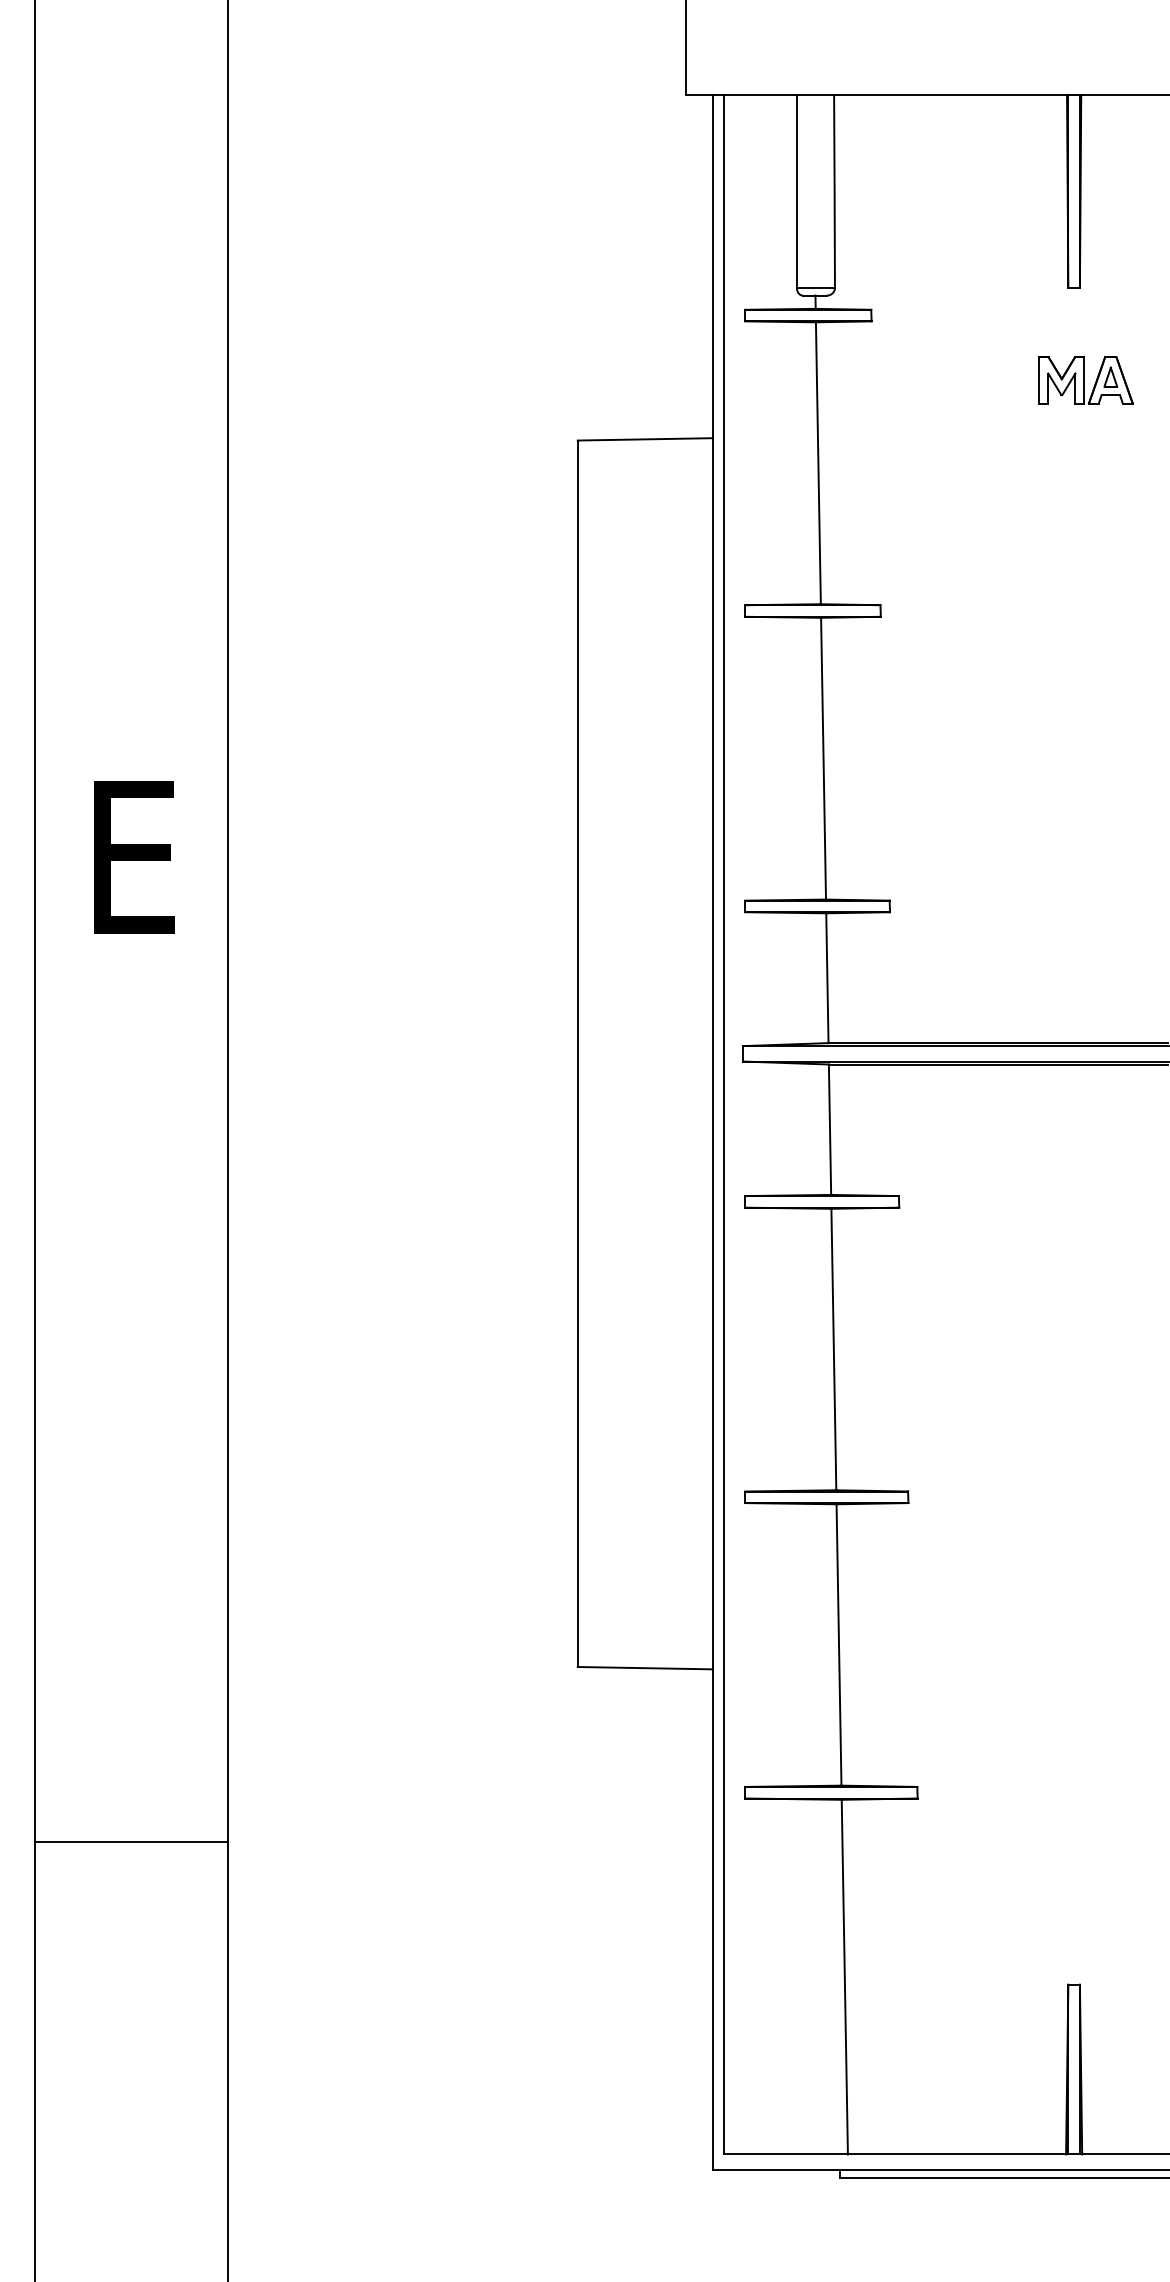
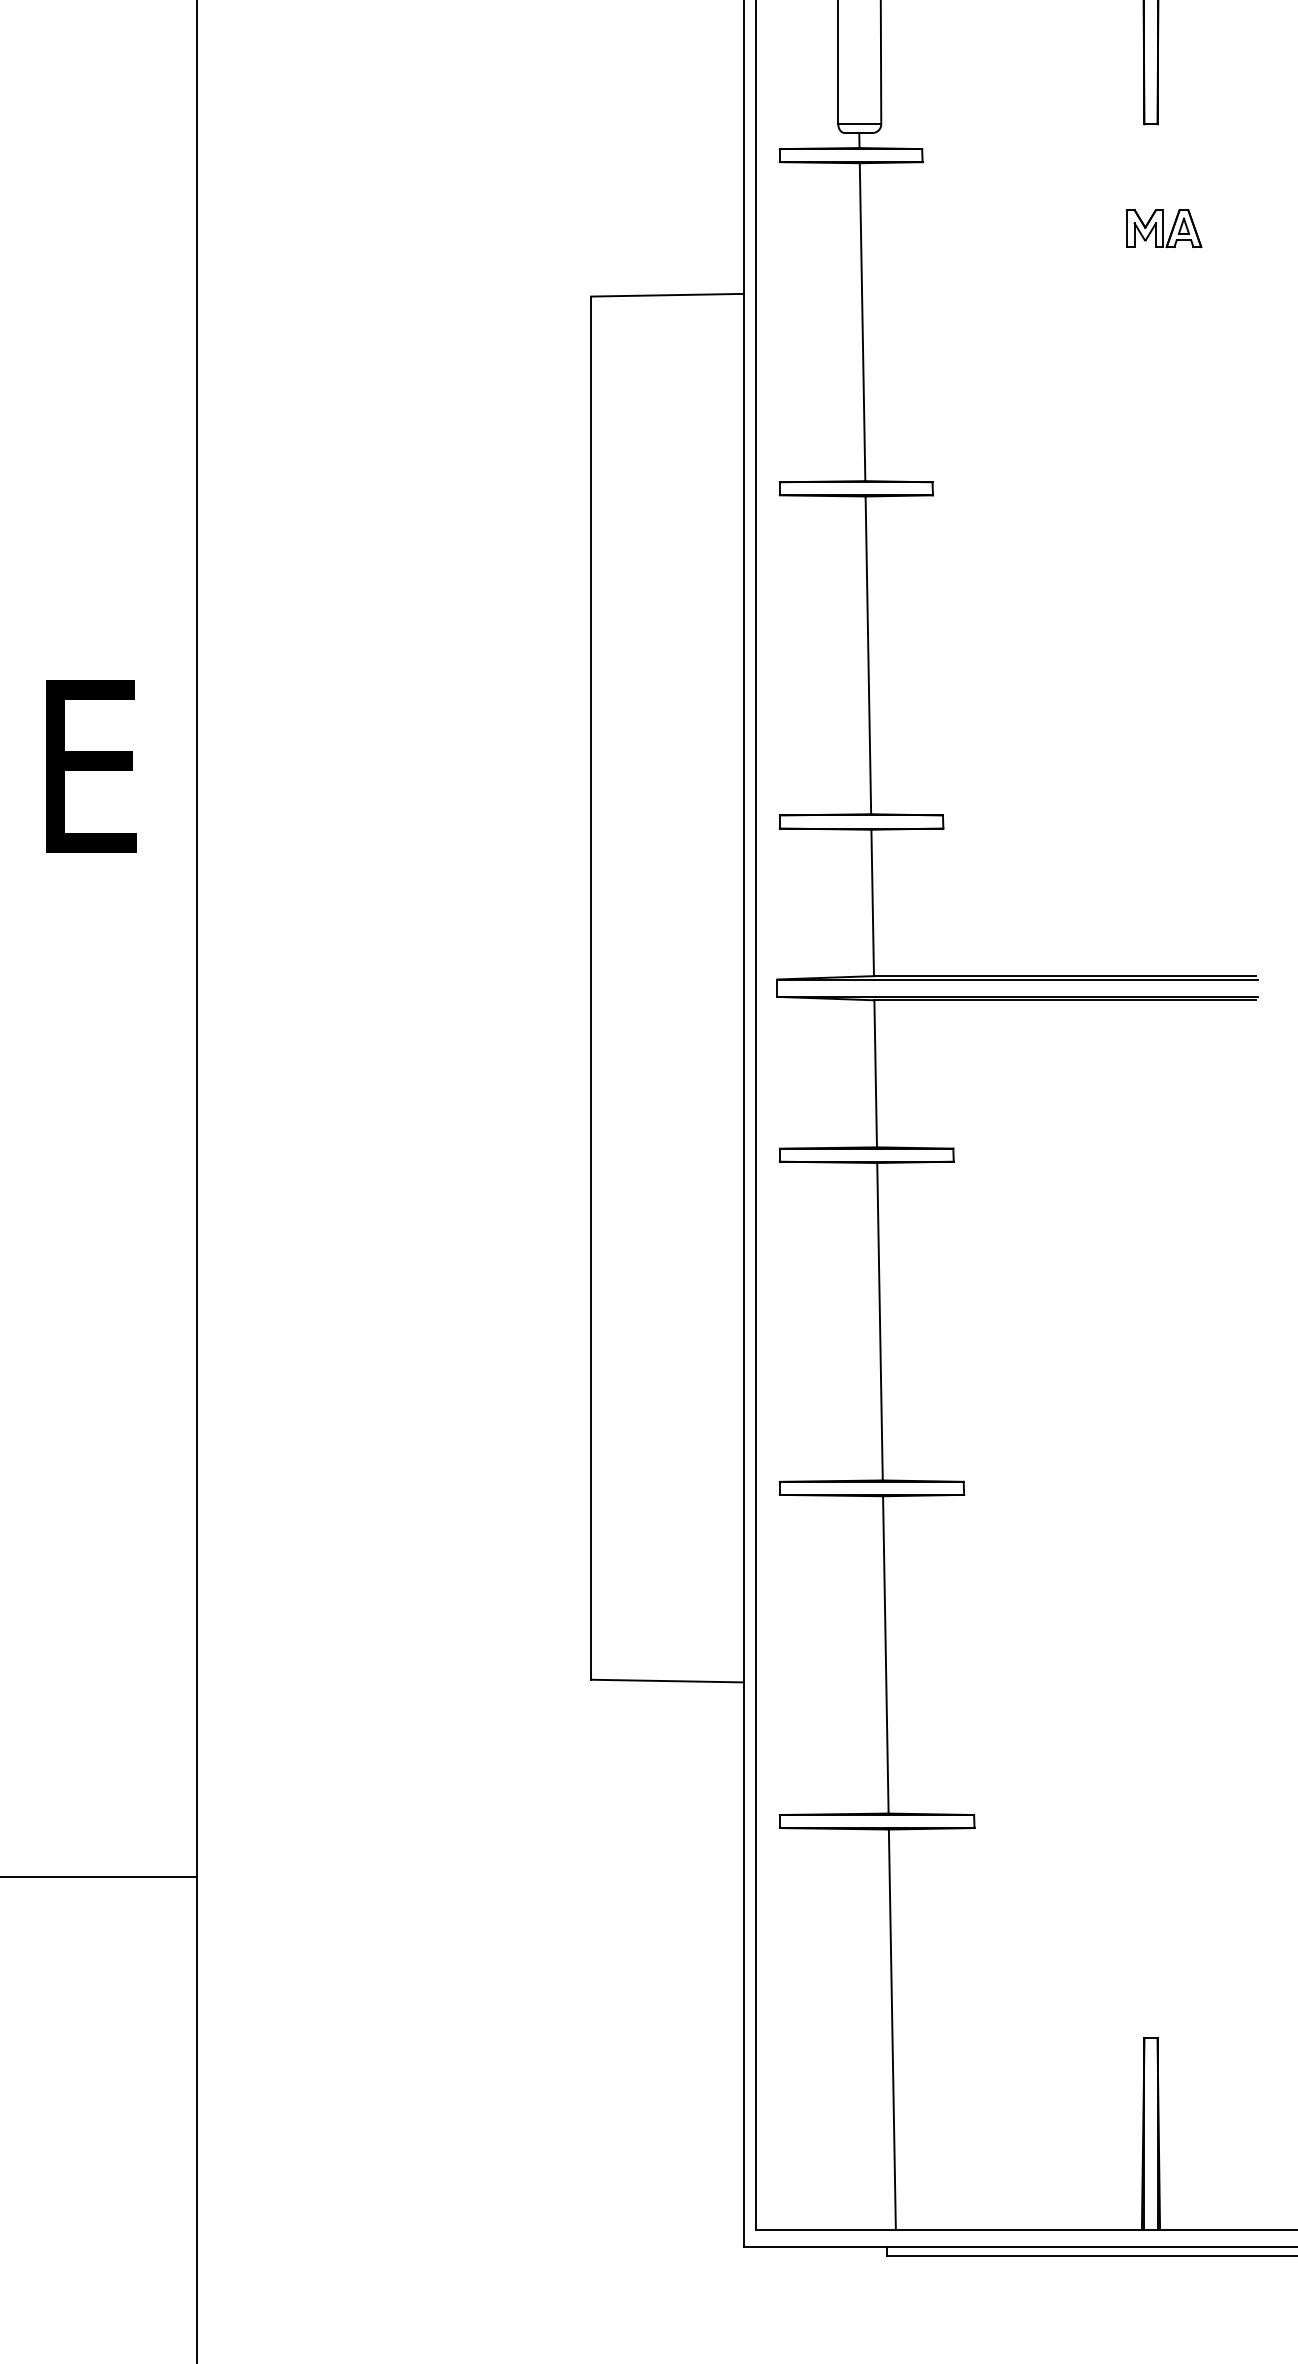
part: (1085, 380) -> (1163, 228), size x0.7

